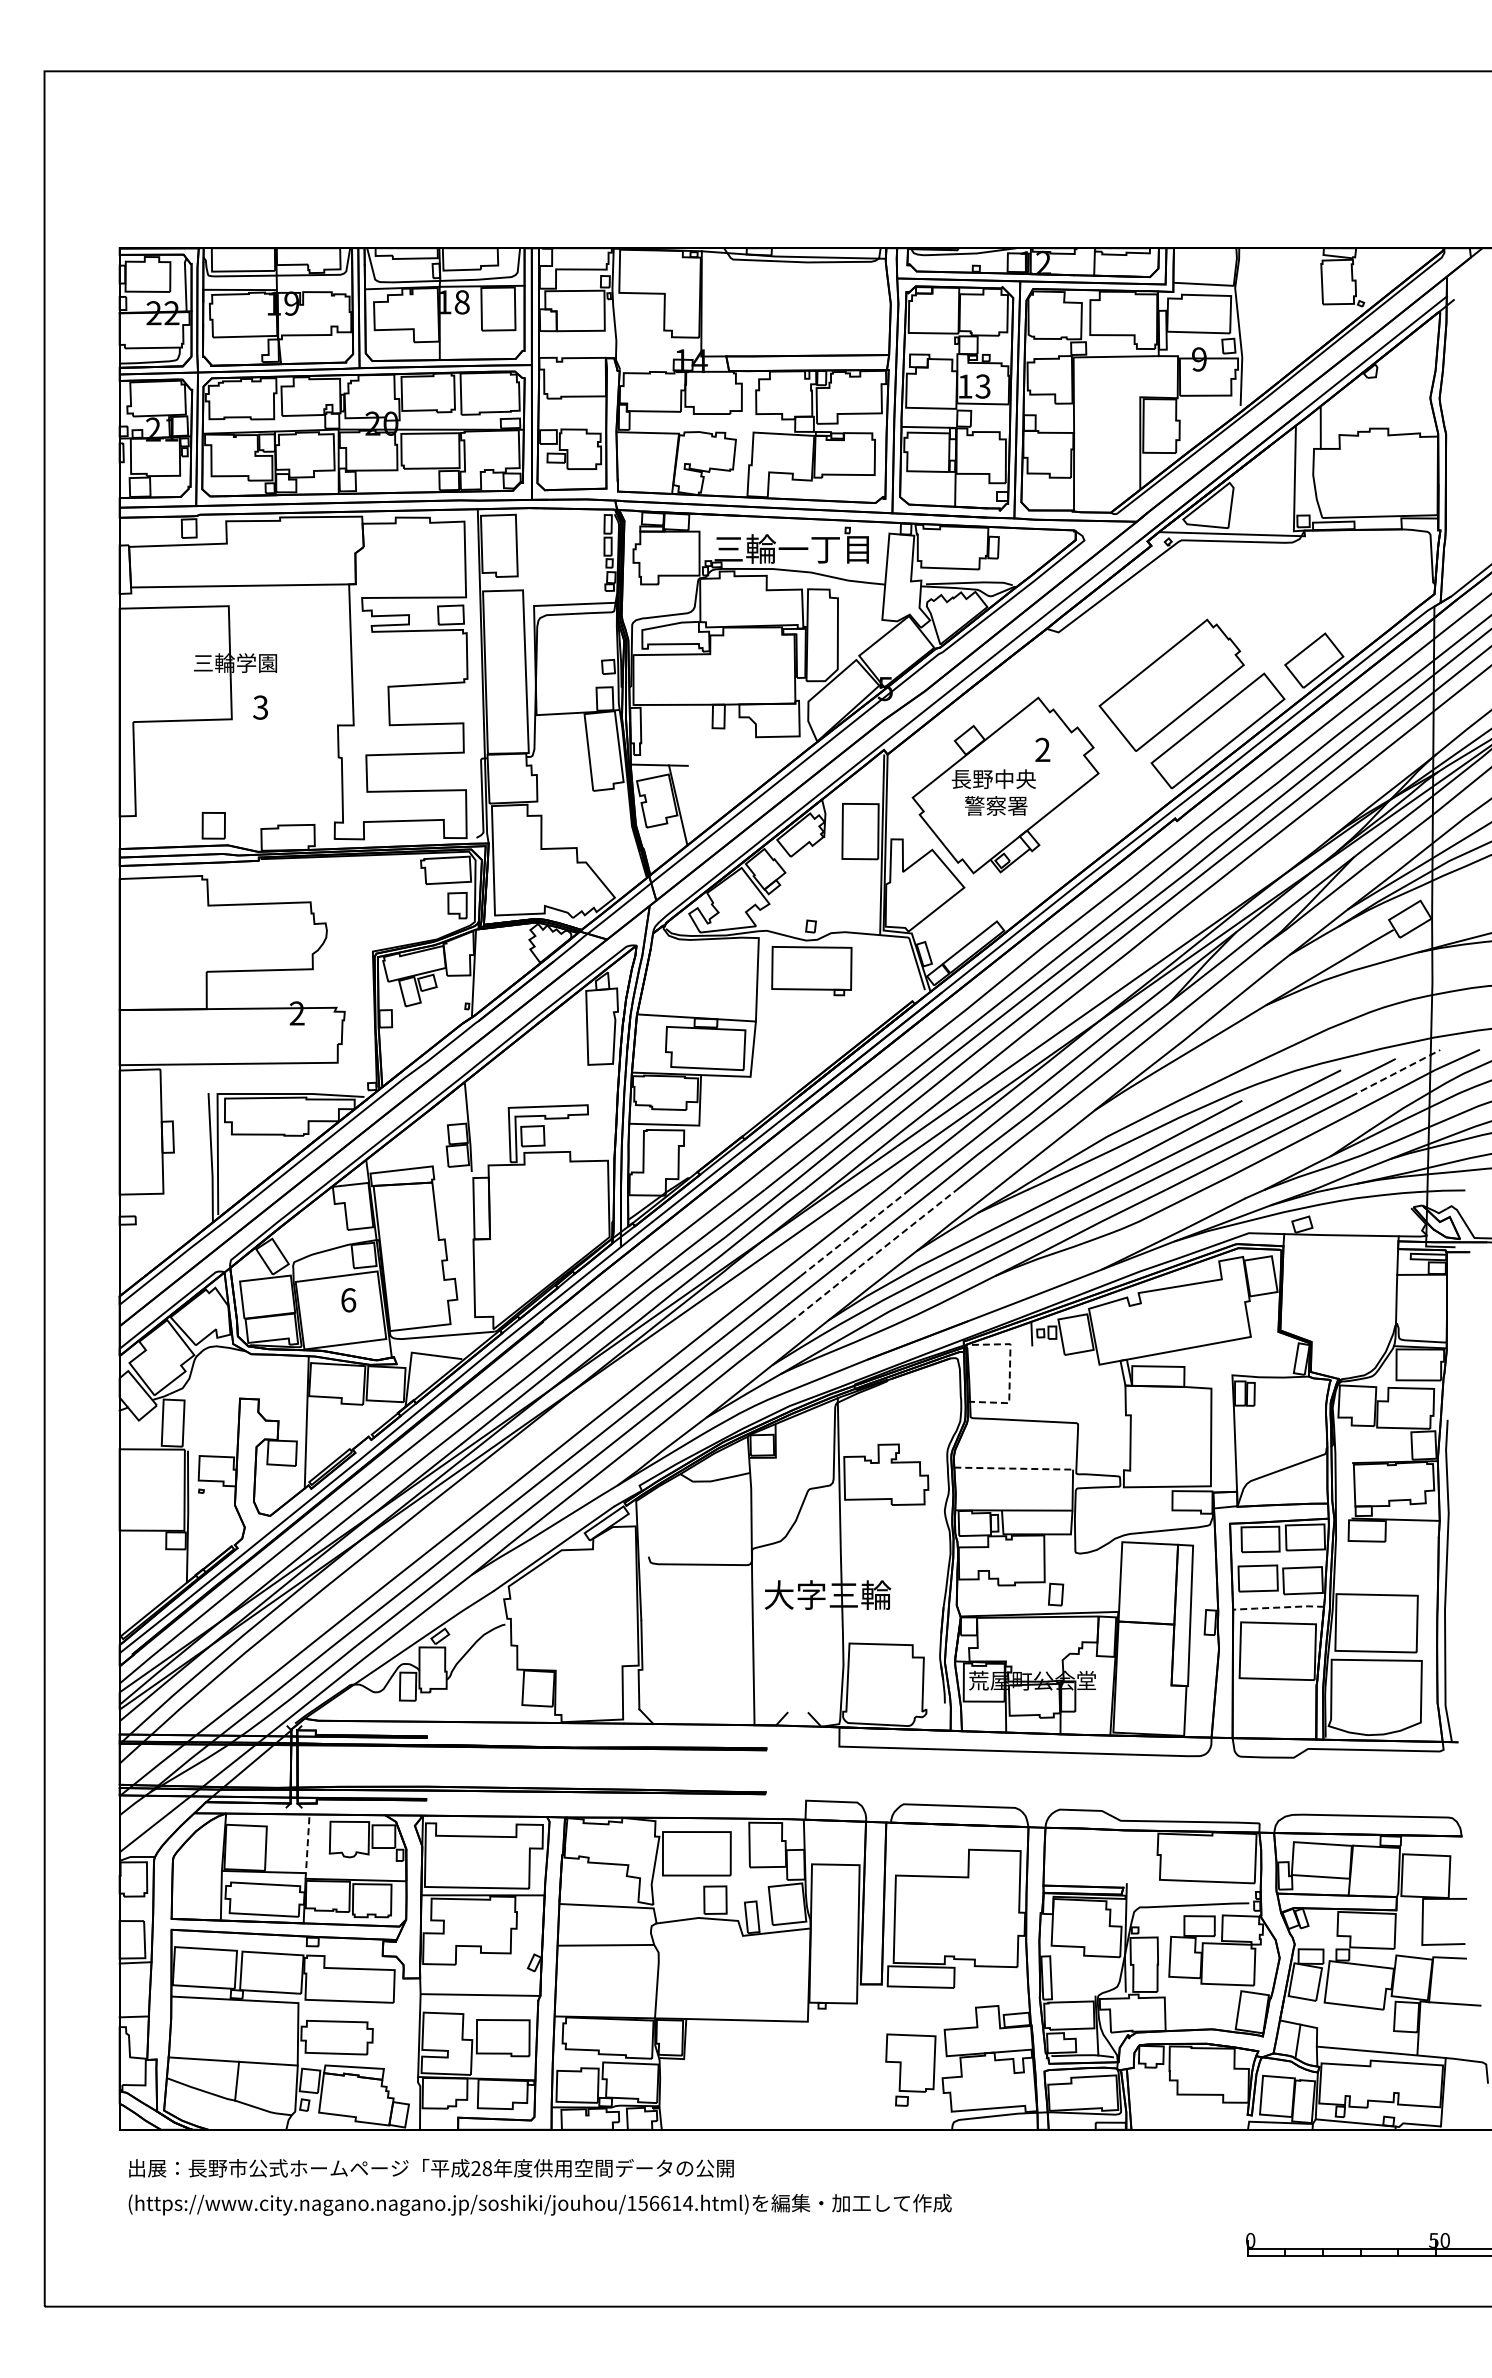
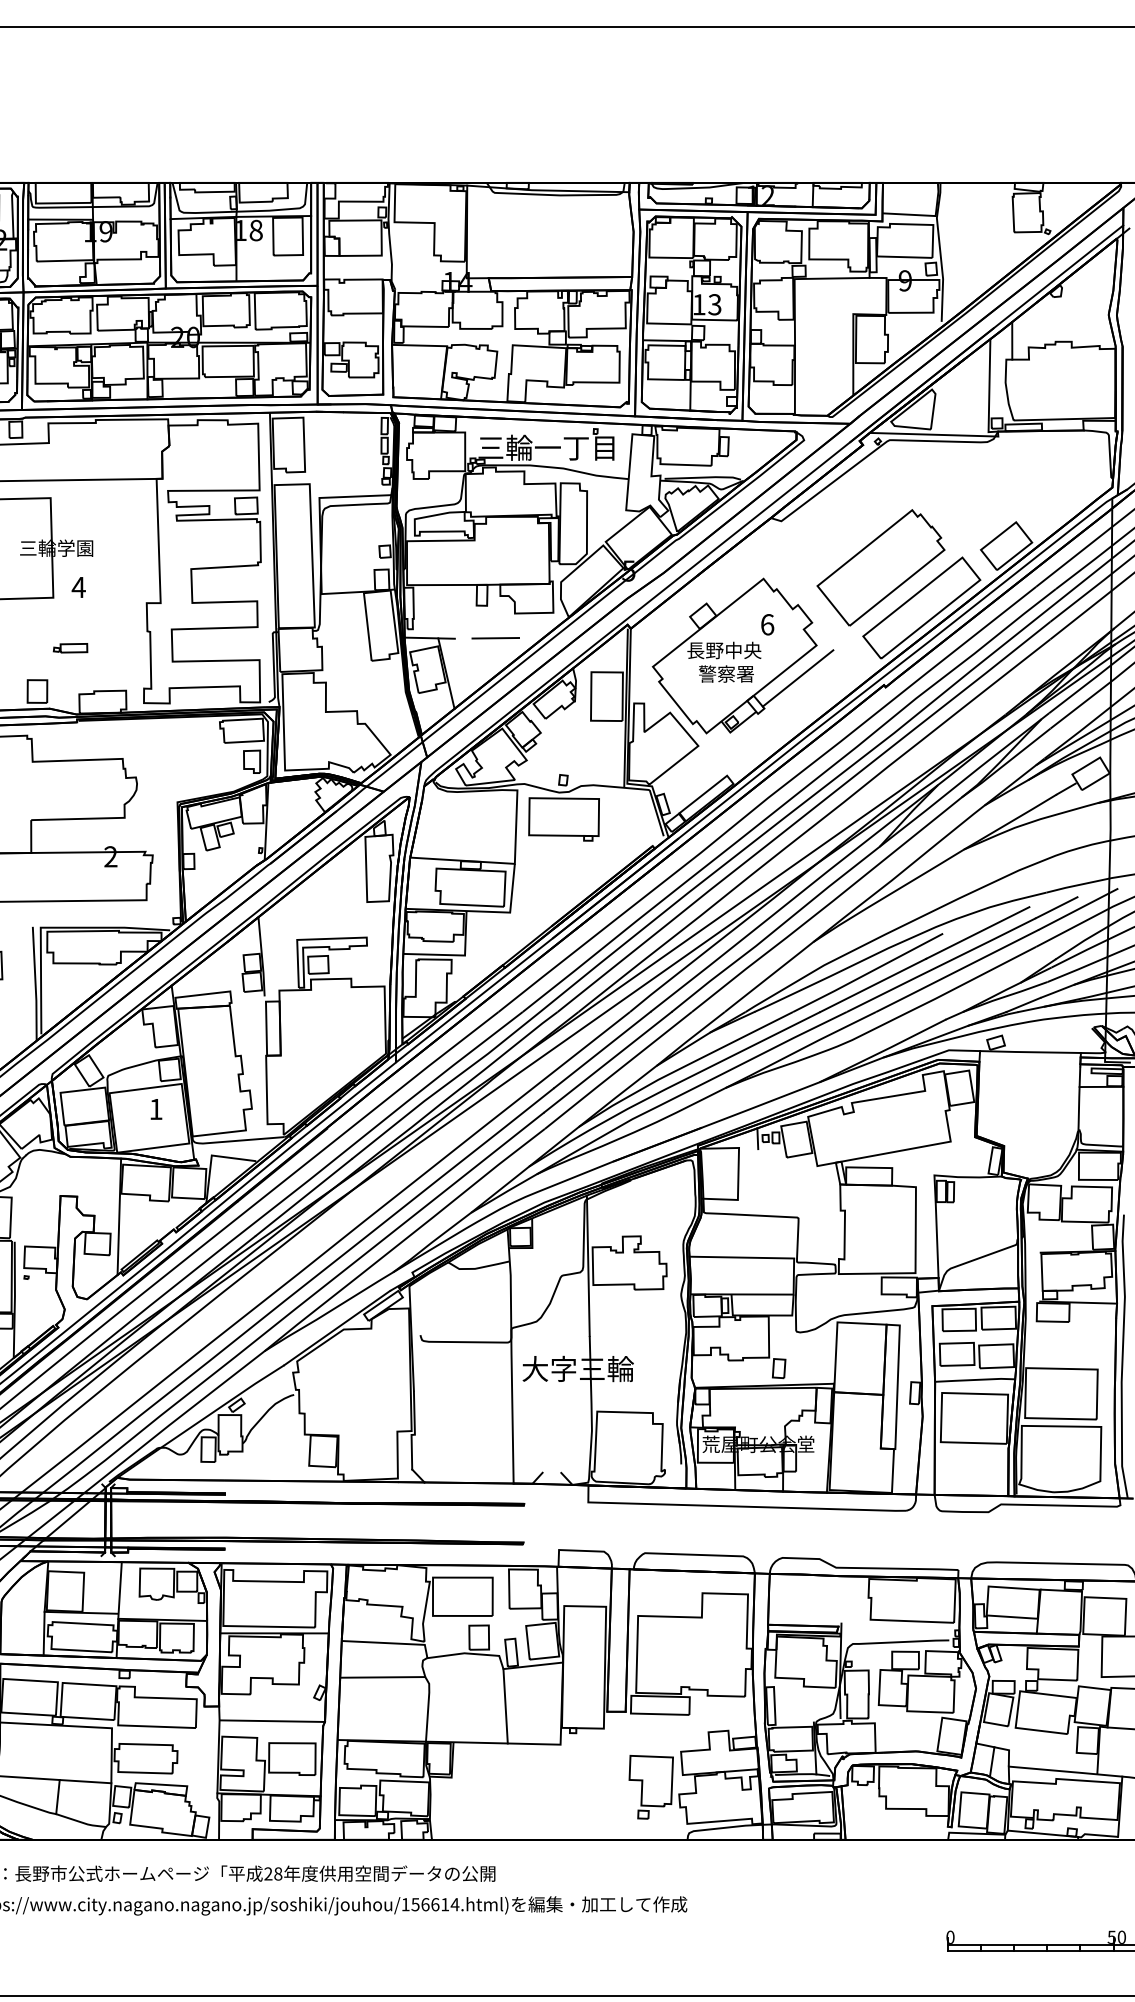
text: (260, 707) -> (78, 587), 3 -> 4
text: (1042, 749) -> (767, 624), 2 -> 6
line: (733, 765) -> (495, 638), added
part: (251, 776) -> (70, 648), added
line: (1077, 810) -> (798, 678), added
line: (1396, 1072) -> (1078, 908), dashed -> solid
line: (855, 1232) -> (602, 1049), dashed -> solid
line: (873, 1256) -> (618, 1070), dashed -> solid
text: (348, 1300) -> (156, 1109), 6 -> 1
line: (1009, 1371) -> (738, 1172), dashed -> solid
line: (1014, 1468) -> (742, 1257), dashed -> solid
line: (1278, 1607) -> (975, 1379), dashed -> solid
line: (307, 1846) -> (119, 1590), dashed -> solid
line: (744, 1977) -> (504, 1705), added

